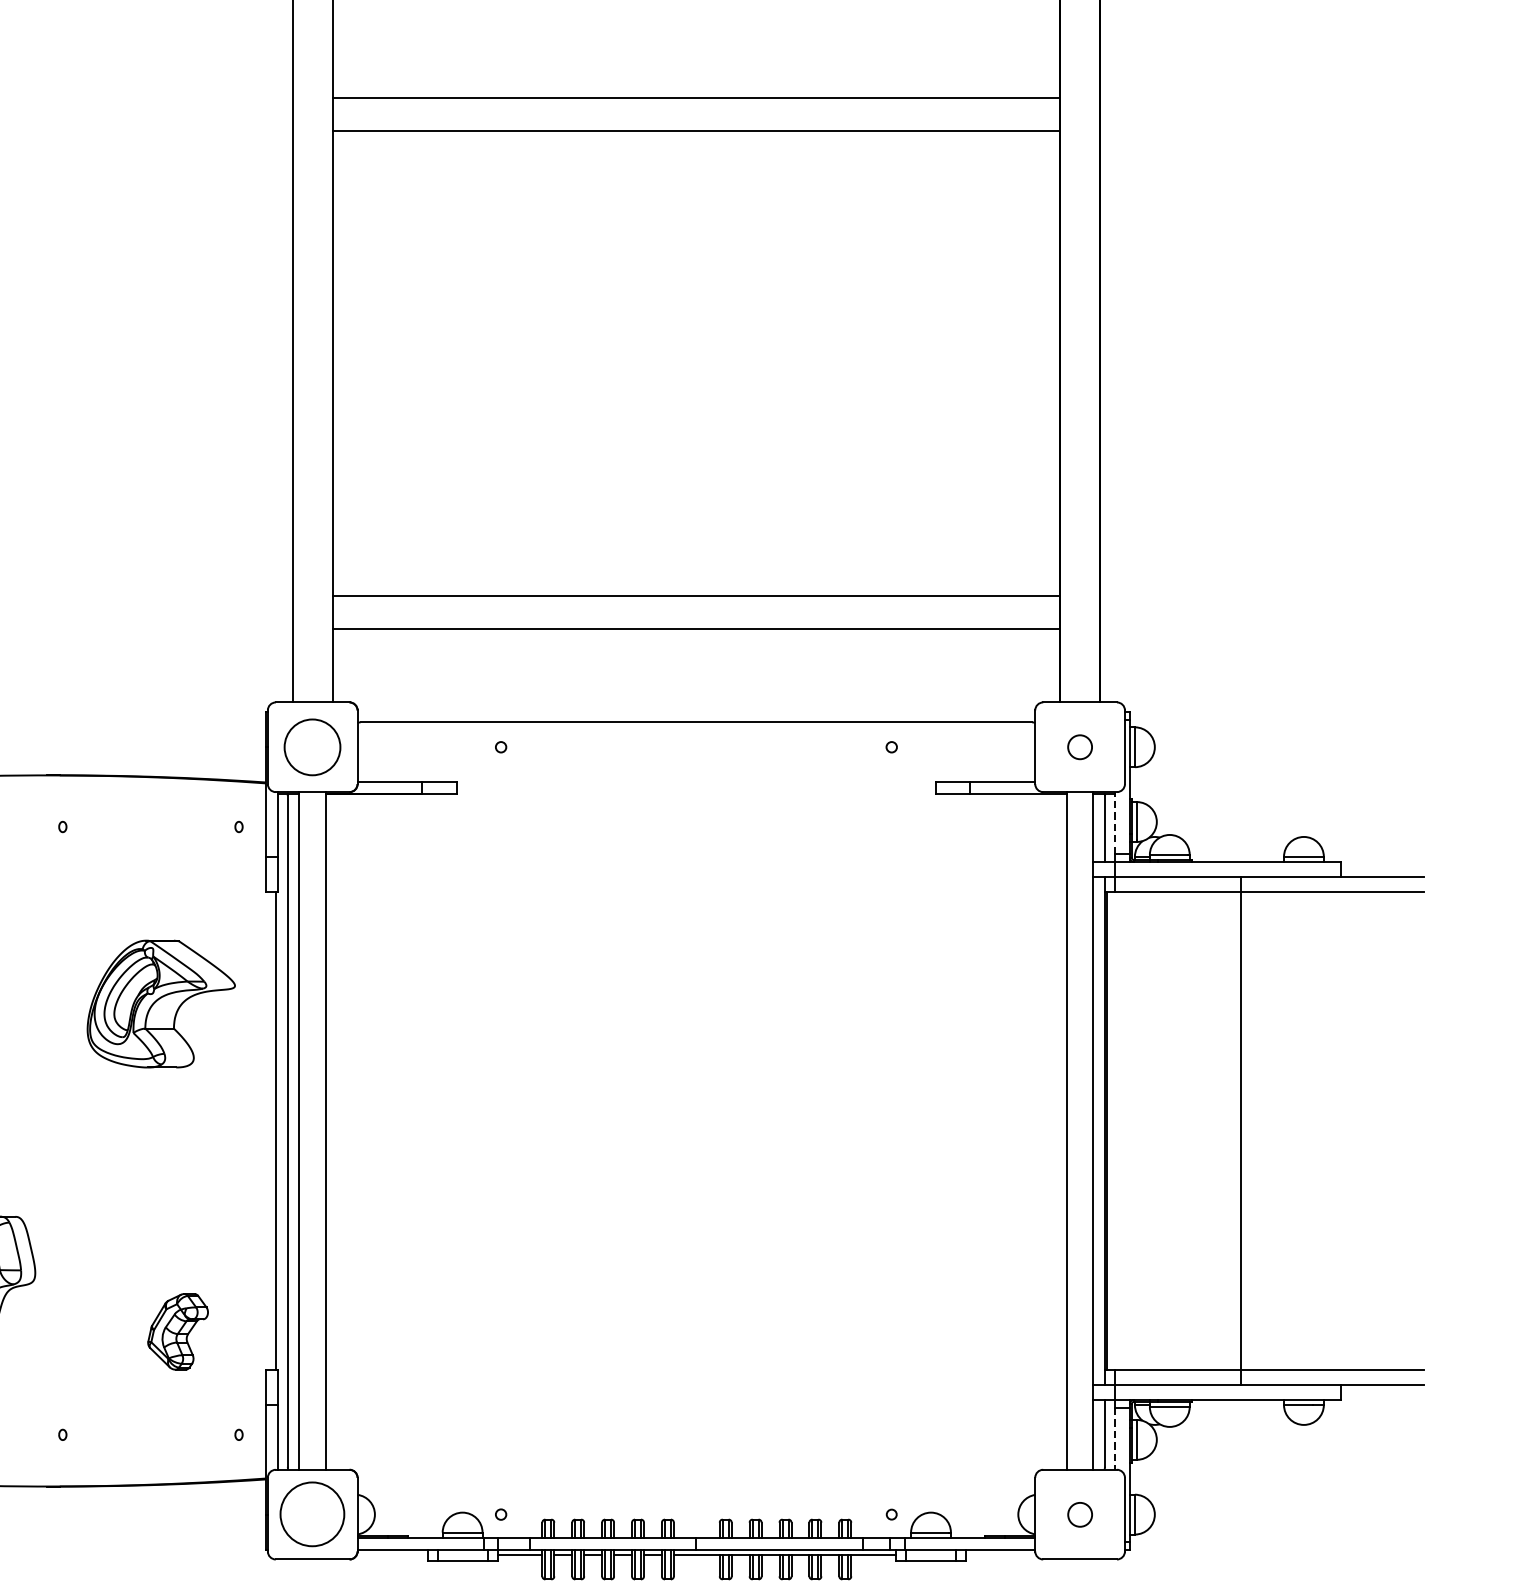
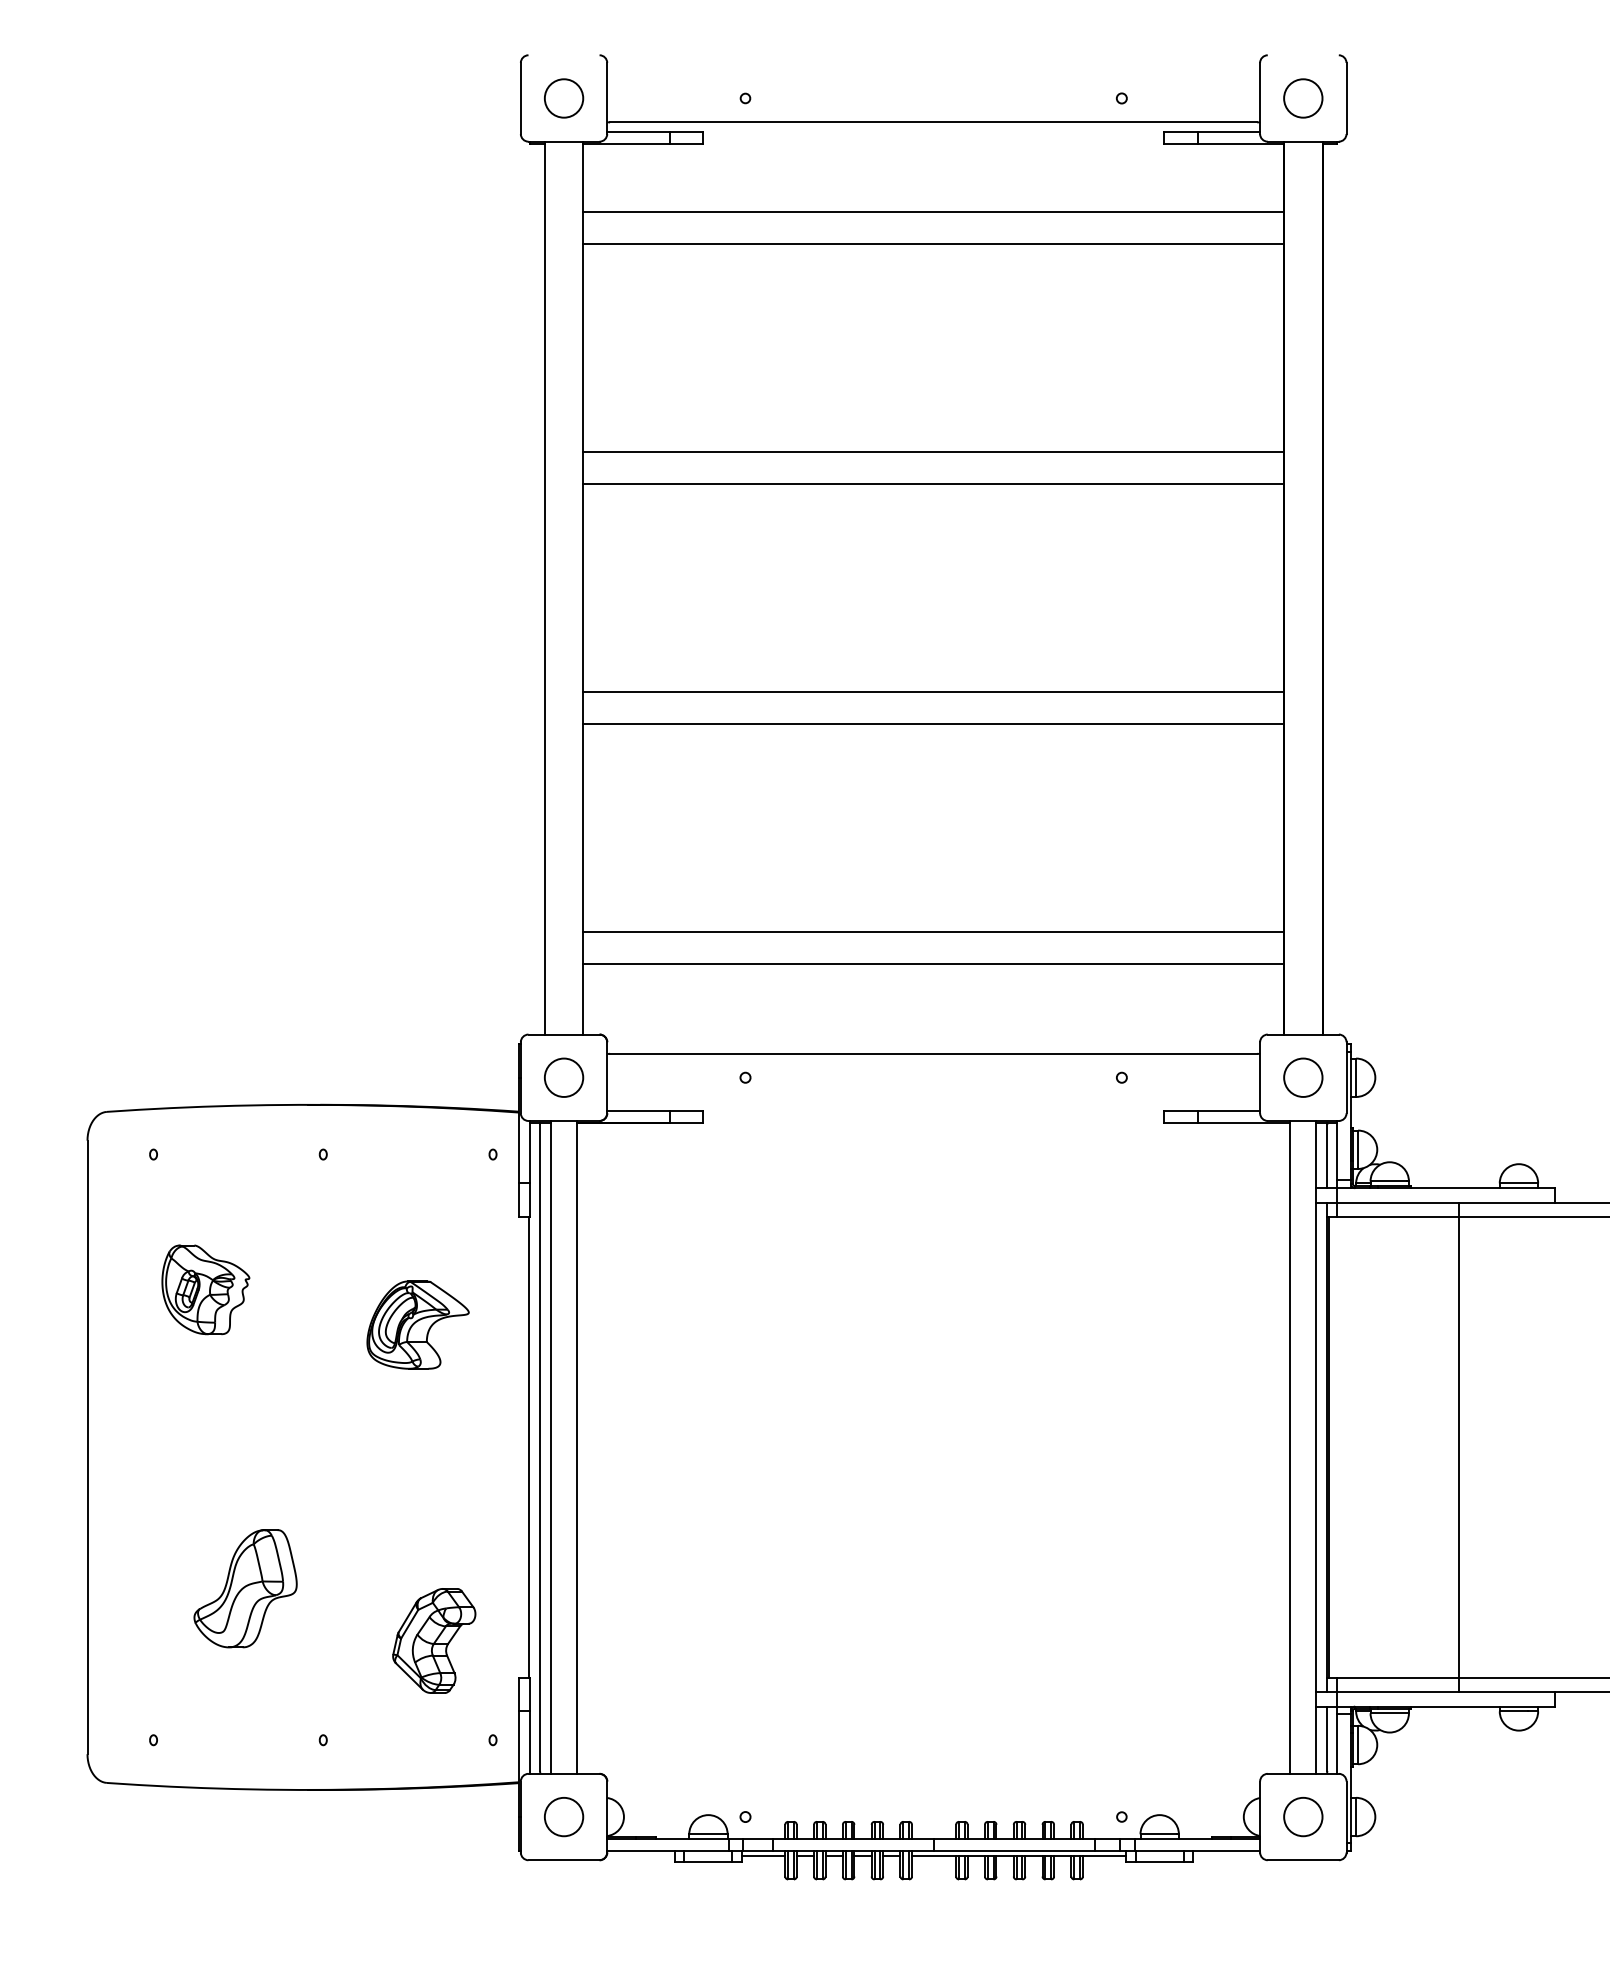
line: (696, 347) -> (933, 692), added
line: (696, 380) -> (933, 724), added
circle: (313, 746) -> (564, 1077), size x0.71
circle: (1080, 746) -> (1303, 1077), size x1.67
line: (1114, 822) -> (1336, 1150), dashed -> solid
part: (160, 1003) -> (417, 1324), size x0.71
part: (178, 1331) -> (434, 1640), size x1.43
line: (1114, 1439) -> (1336, 1744), dashed -> solid
circle: (313, 1515) -> (564, 1817), size x0.62
circle: (1080, 1515) -> (1303, 1817), size x1.67

